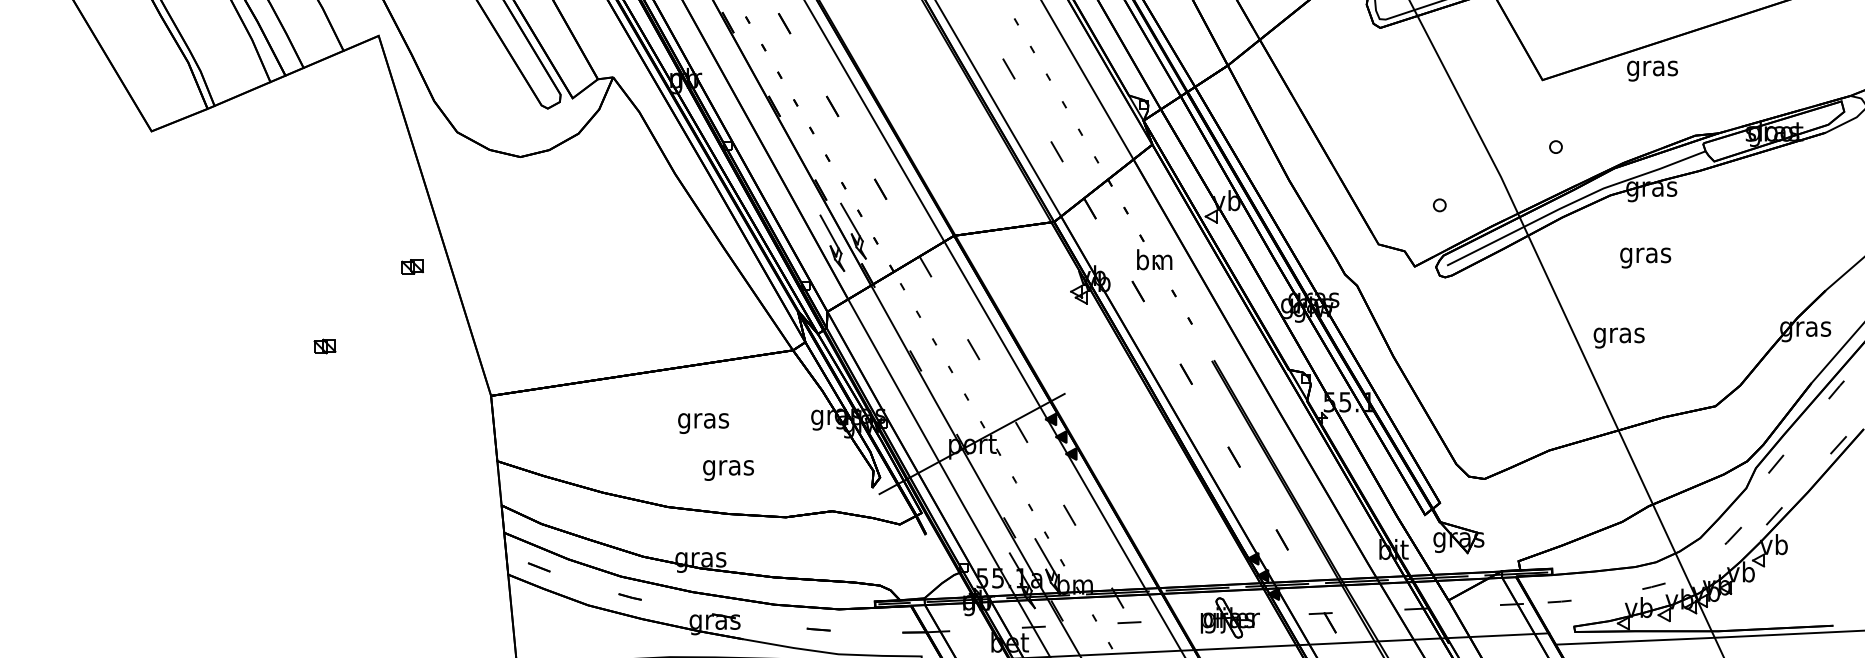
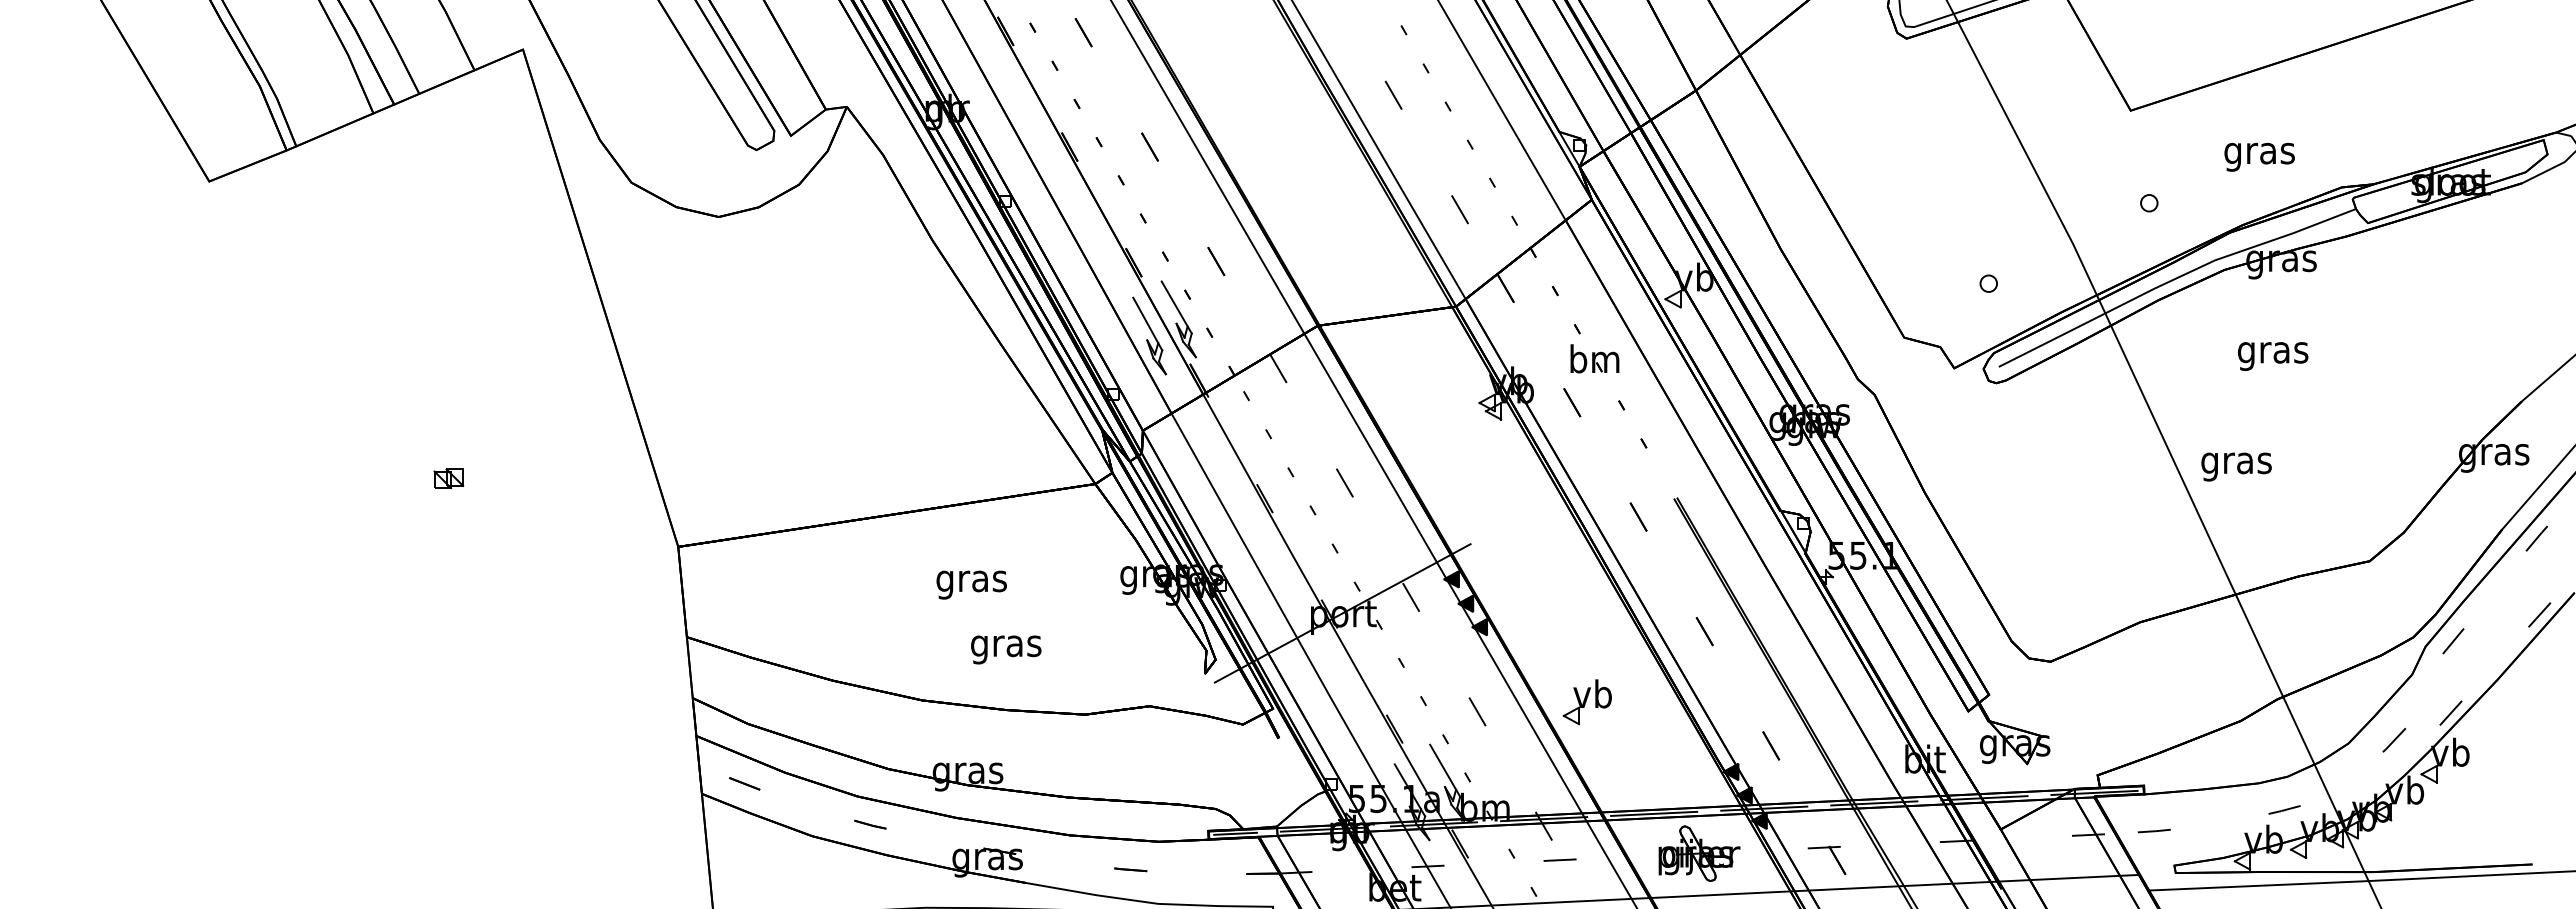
text: (1652, 70) -> (2259, 156), moved
part: (412, 266) -> (569, 368), removed
part: (1148, 508) -> (1586, 702), added

